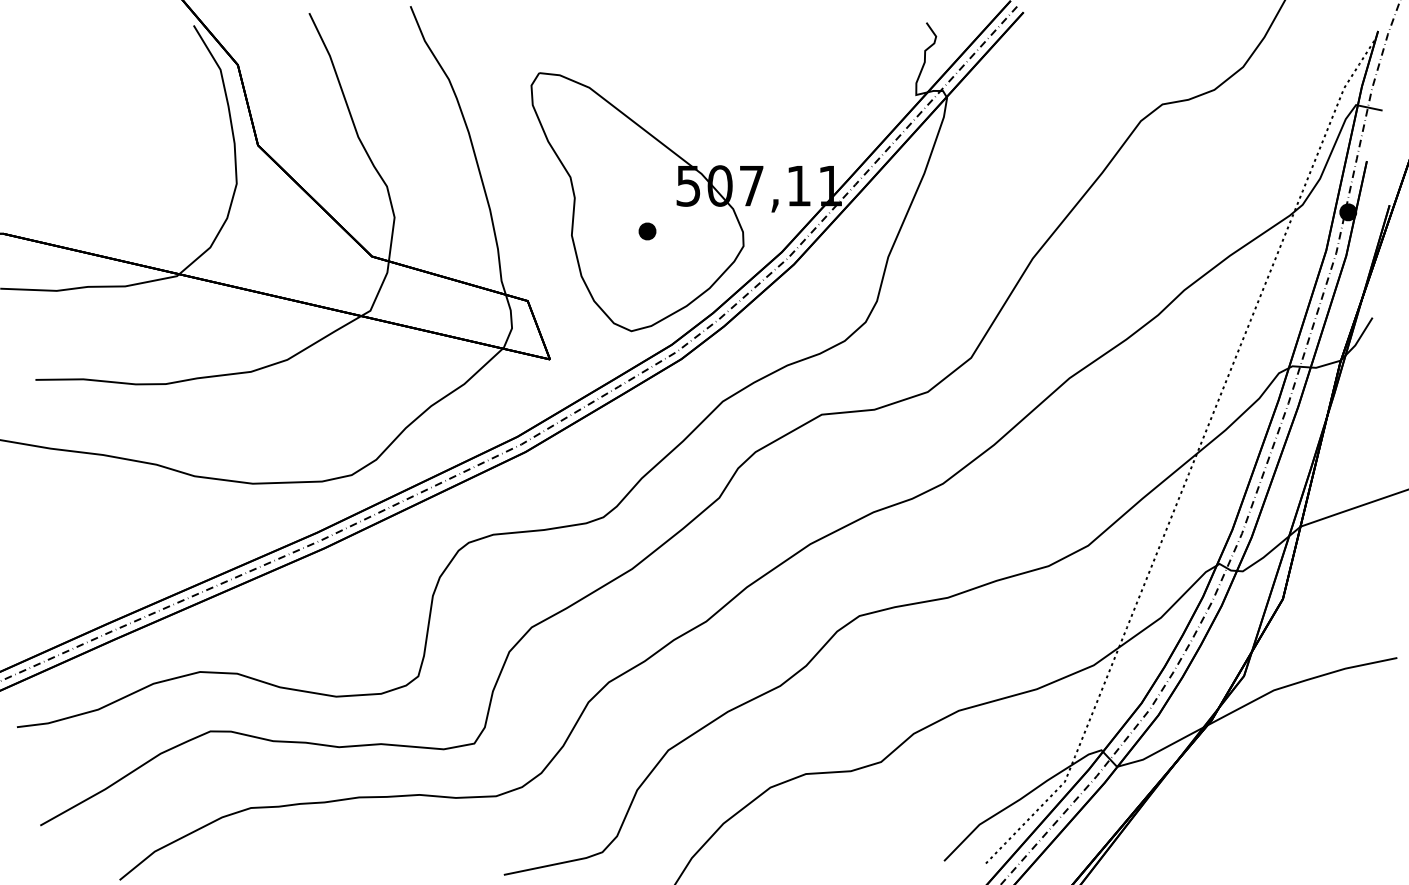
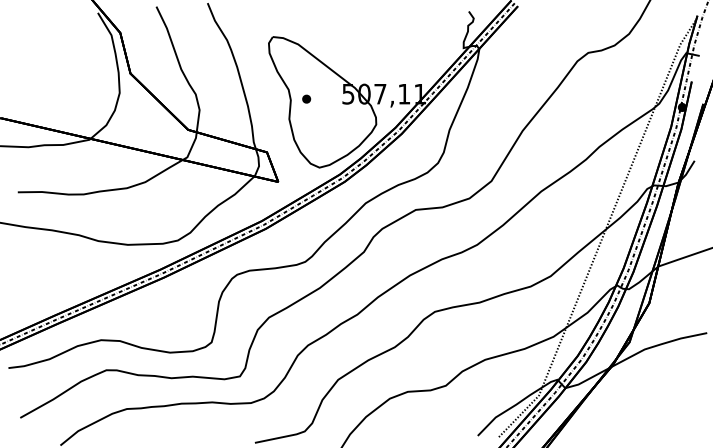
part: (647, 230) -> (306, 98), moved

